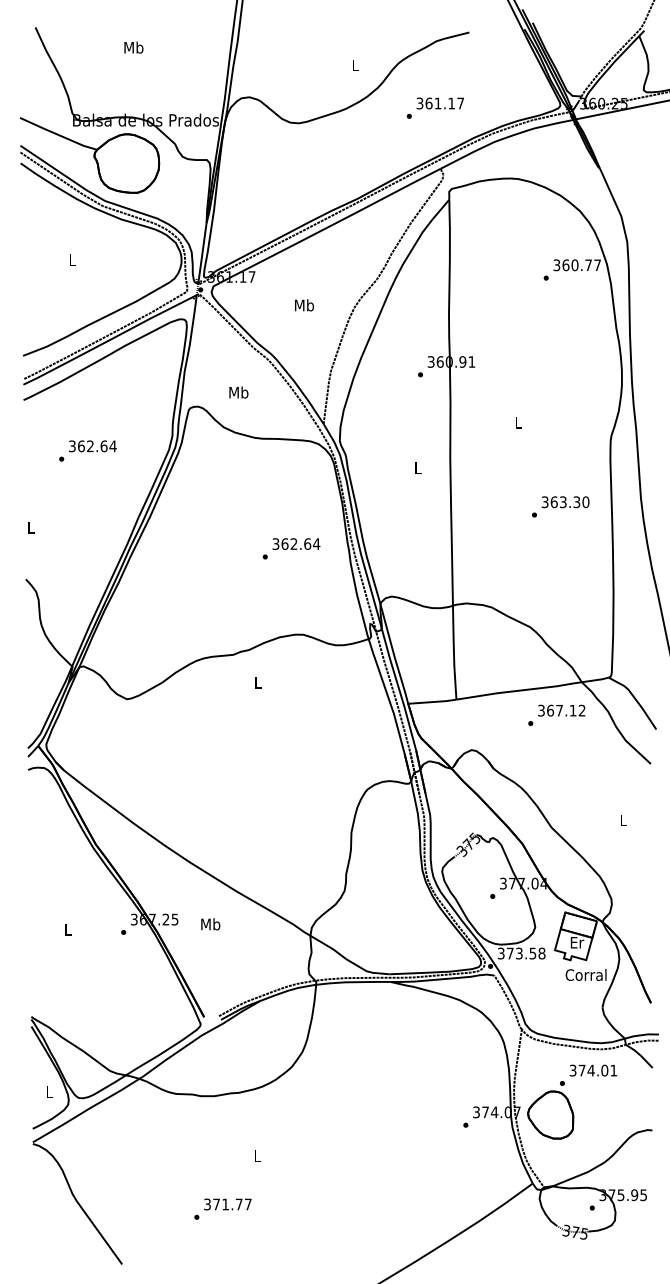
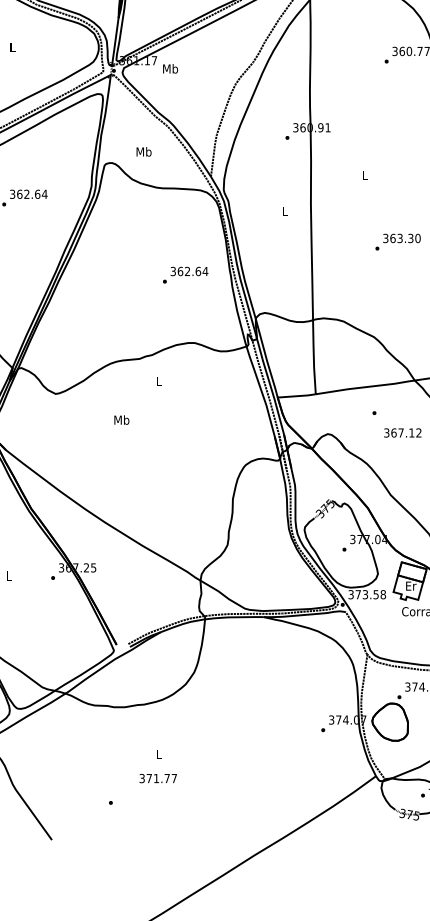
text: (304, 305) -> (170, 68), moved
text: (561, 710) -> (402, 432), moved
text: (210, 924) -> (121, 420), moved
text: (227, 1204) -> (157, 778), moved

